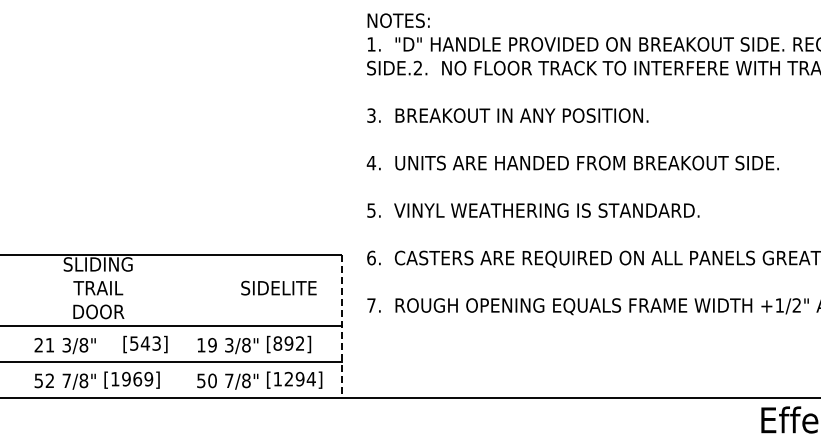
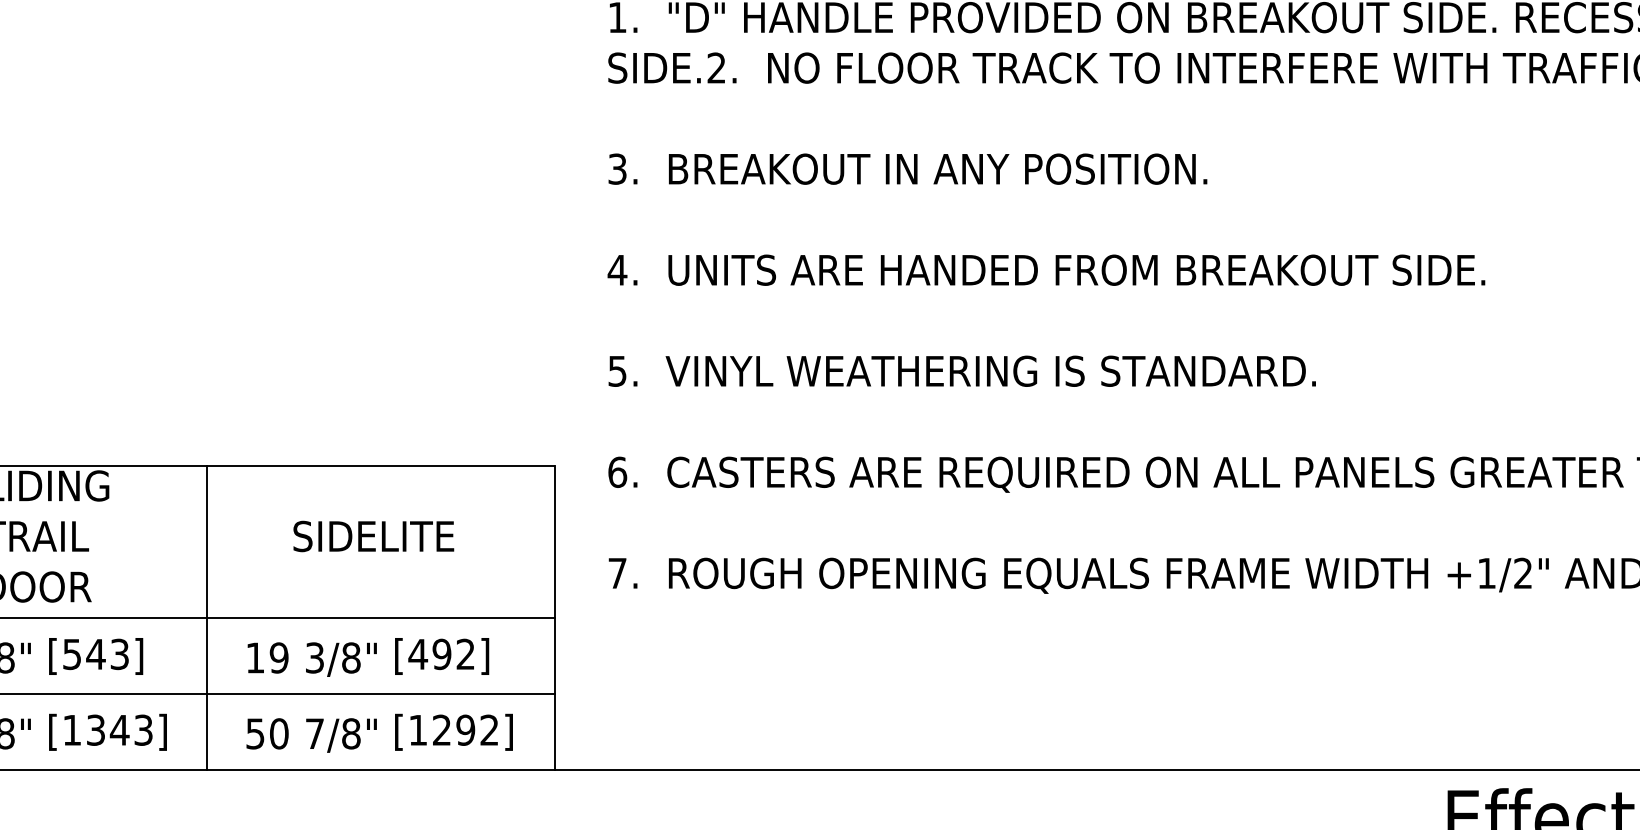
text: (278, 287) -> (372, 535), moved
line: (178, 326) -> (206, 618), added
line: (341, 326) -> (553, 618), dashed -> solid
text: (277, 343) -> (417, 654), [892] -> [492]
text: (145, 344) -> (96, 656), moved
text: (137, 378) -> (119, 728), [1969] -> [1343]
text: (310, 378) -> (487, 728), [1294] -> [1292]

